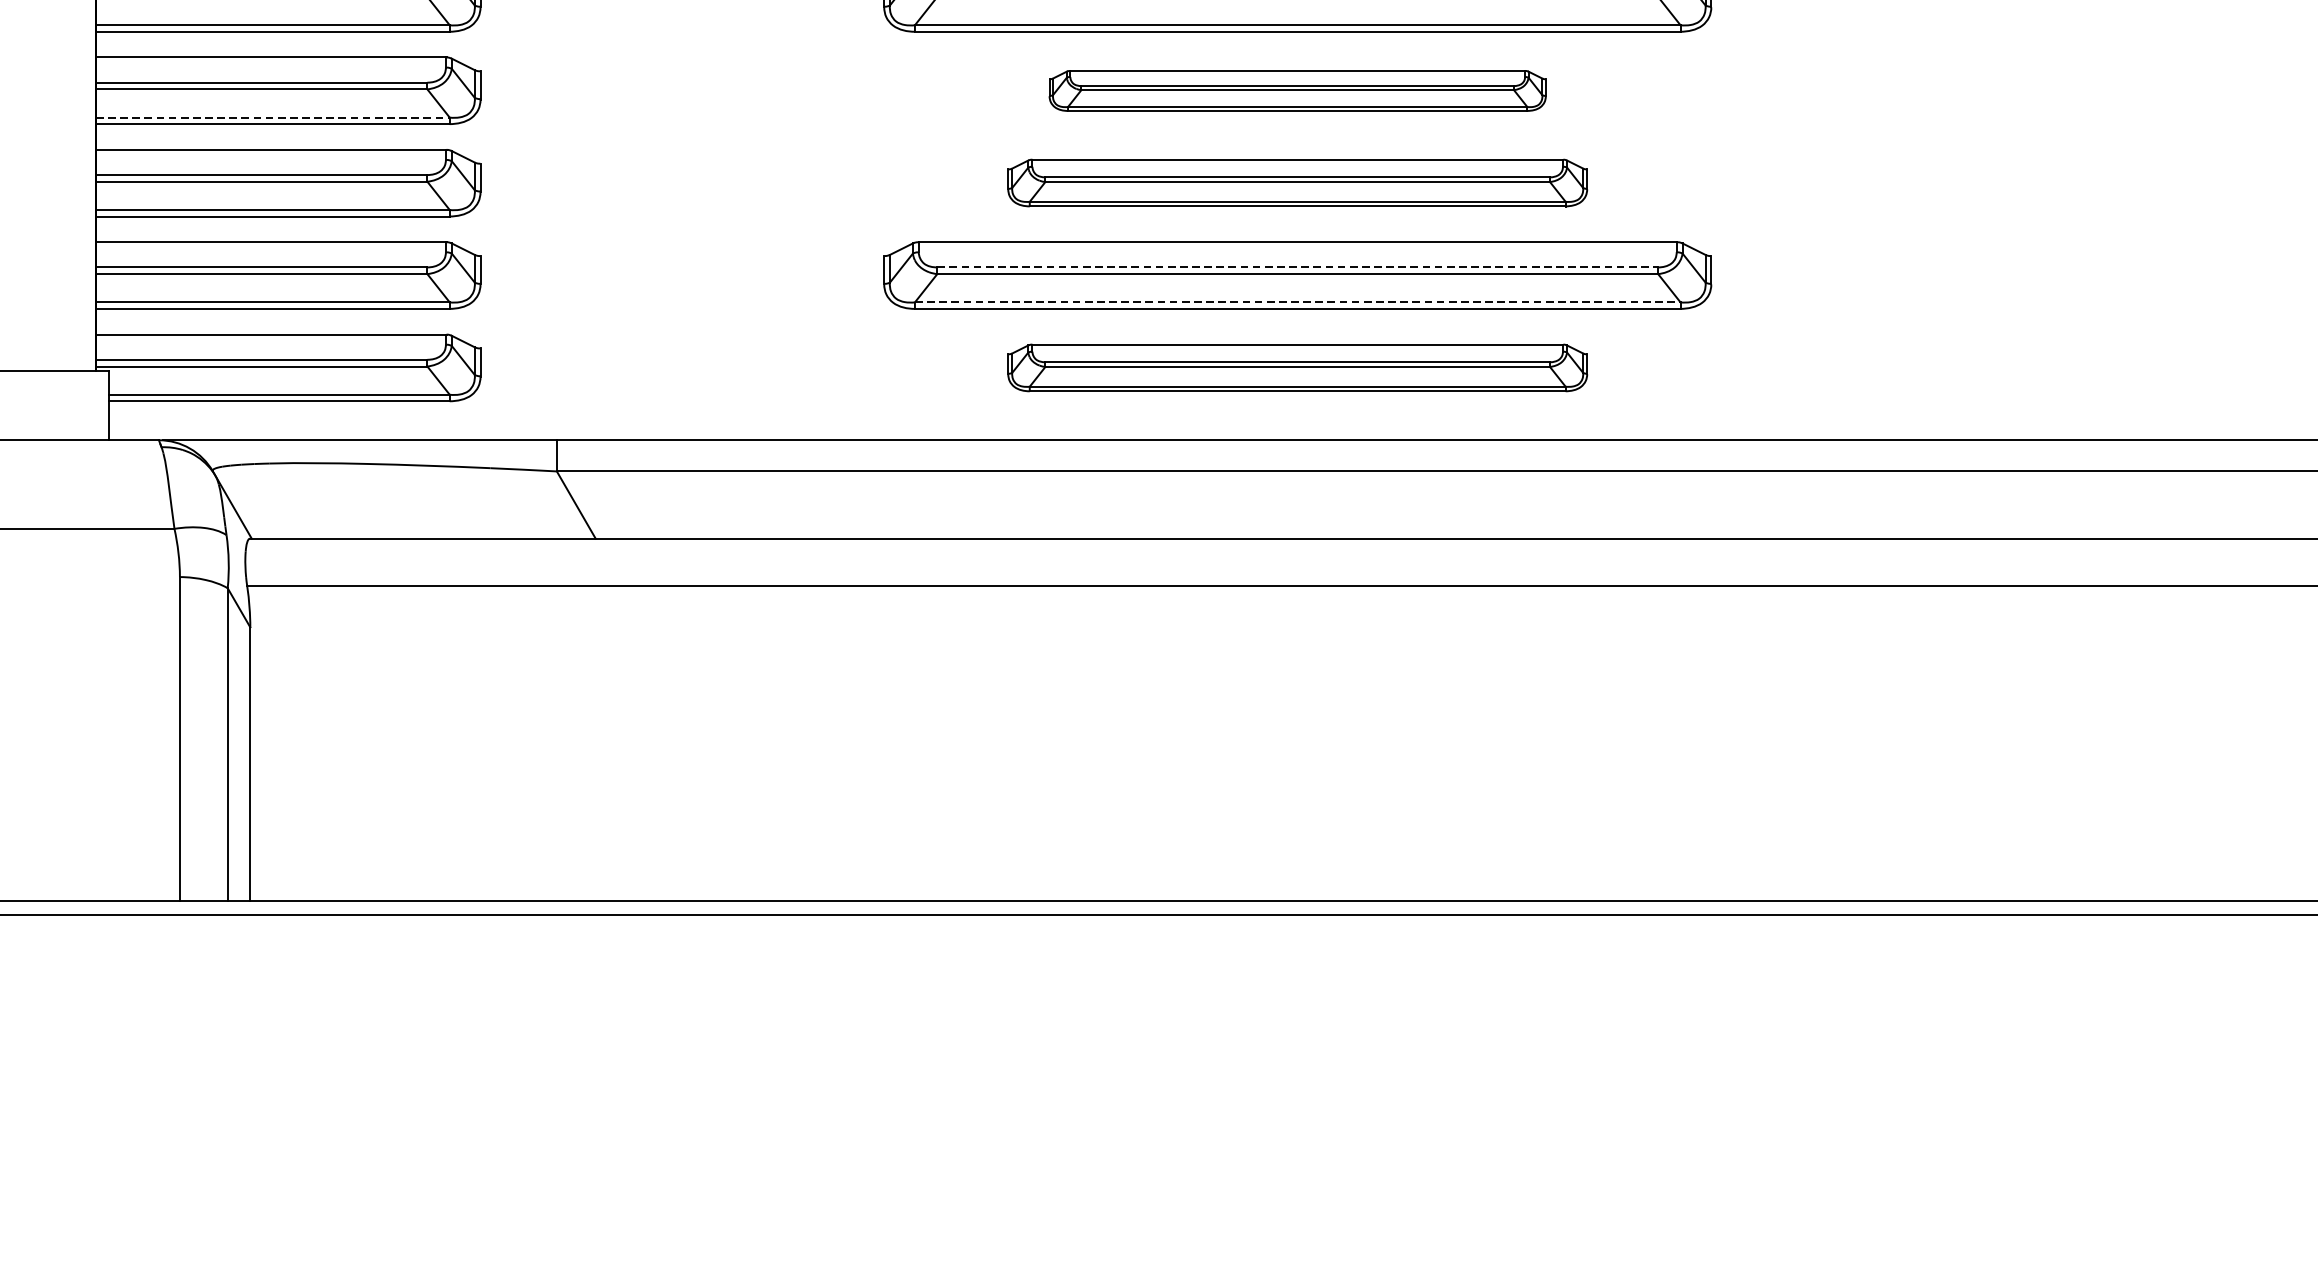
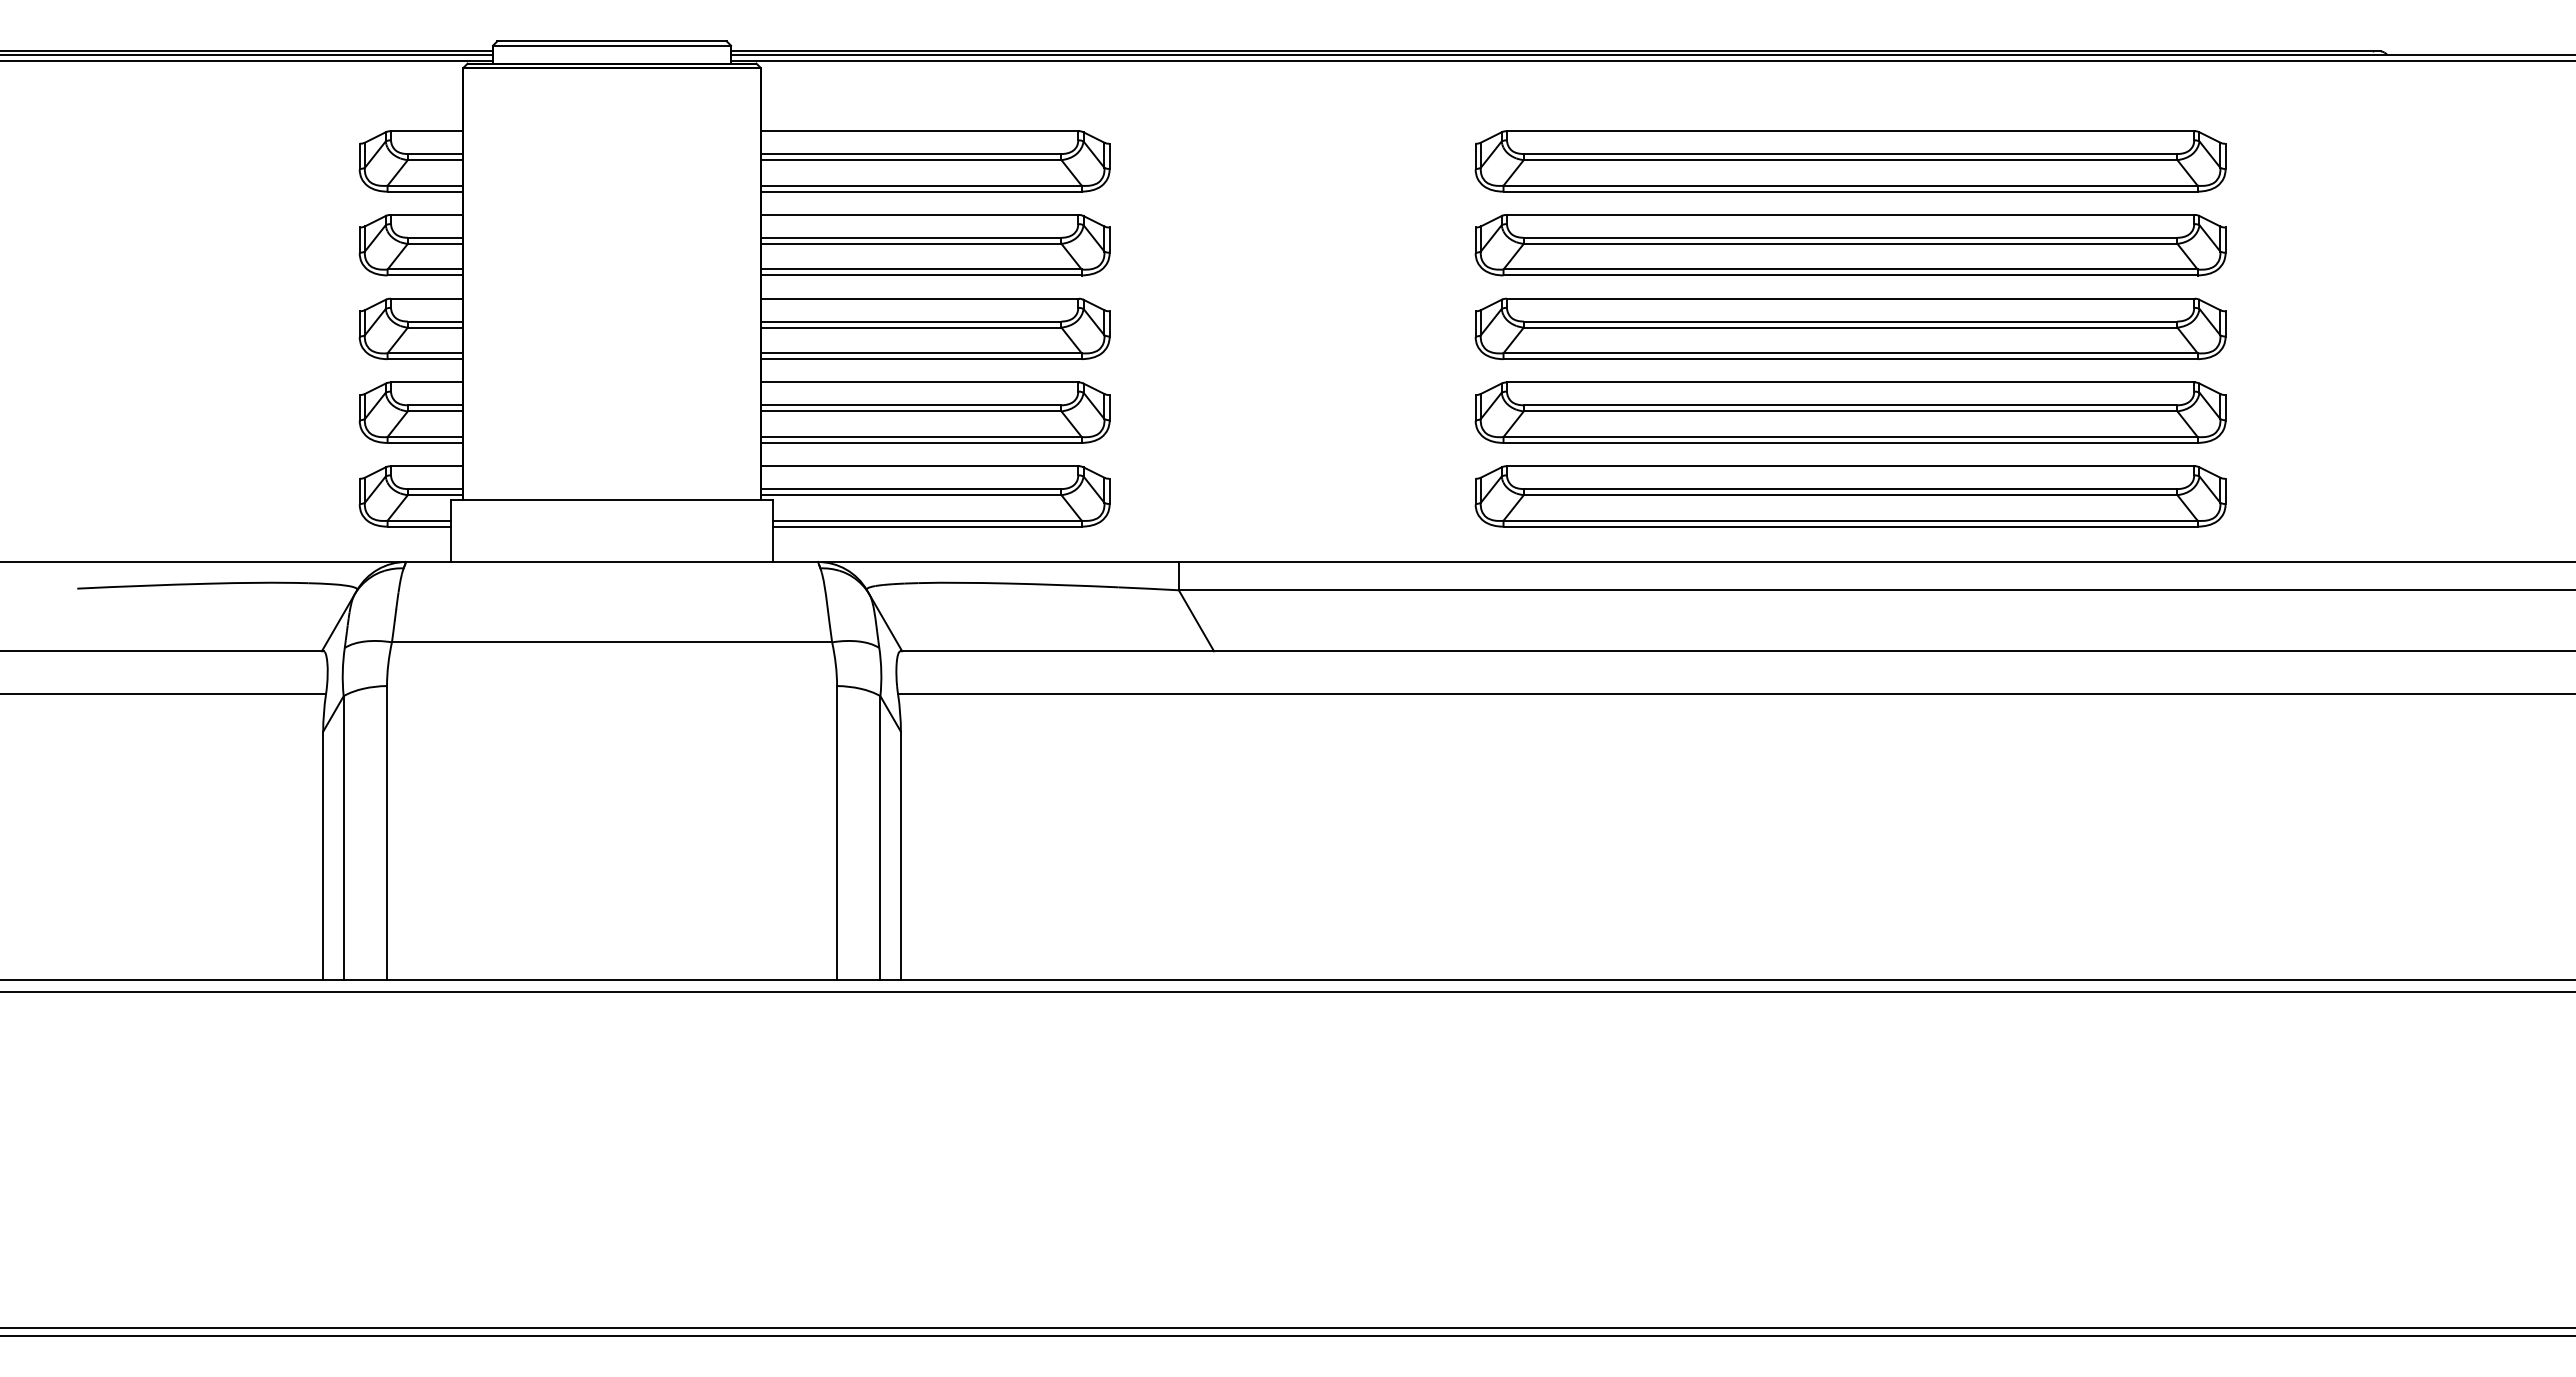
part: (1297, 91) -> (1850, 245), size x1.67
line: (273, 117) -> (921, 269), dashed -> solid
part: (1297, 182) -> (1850, 328), size x1.43
line: (1297, 267) -> (1850, 405), dashed -> solid
line: (1298, 302) -> (1851, 437), dashed -> solid
part: (1297, 367) -> (1850, 496), size x1.43

